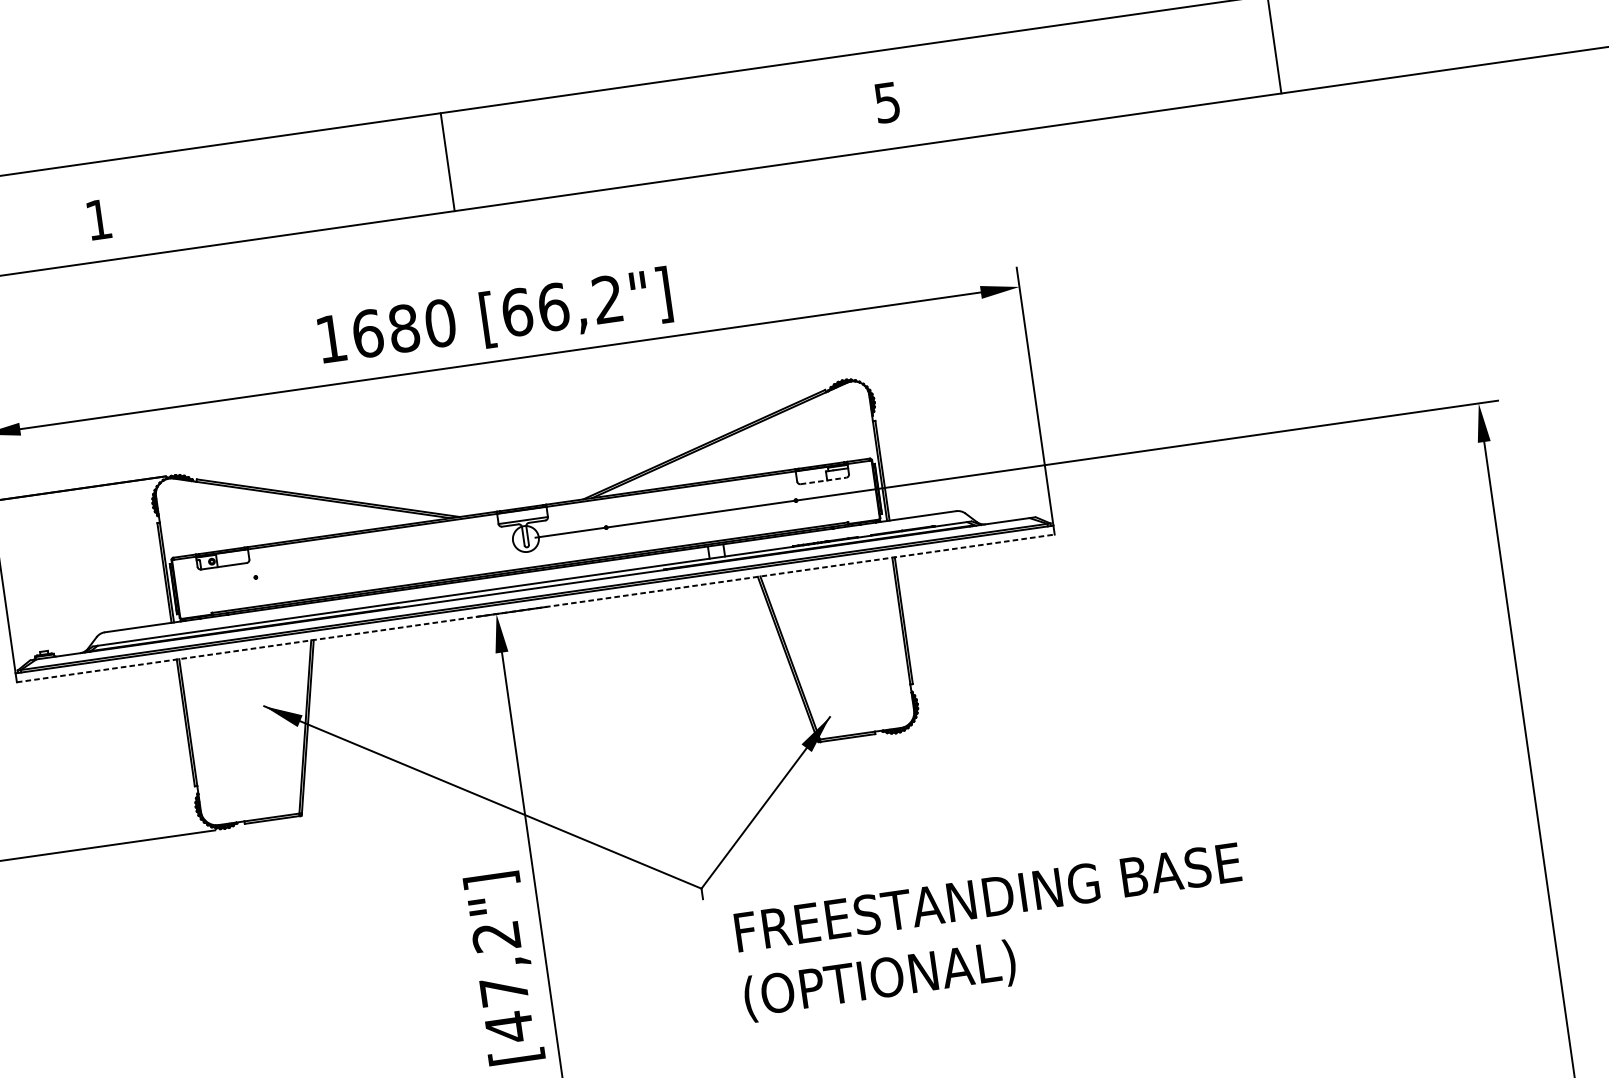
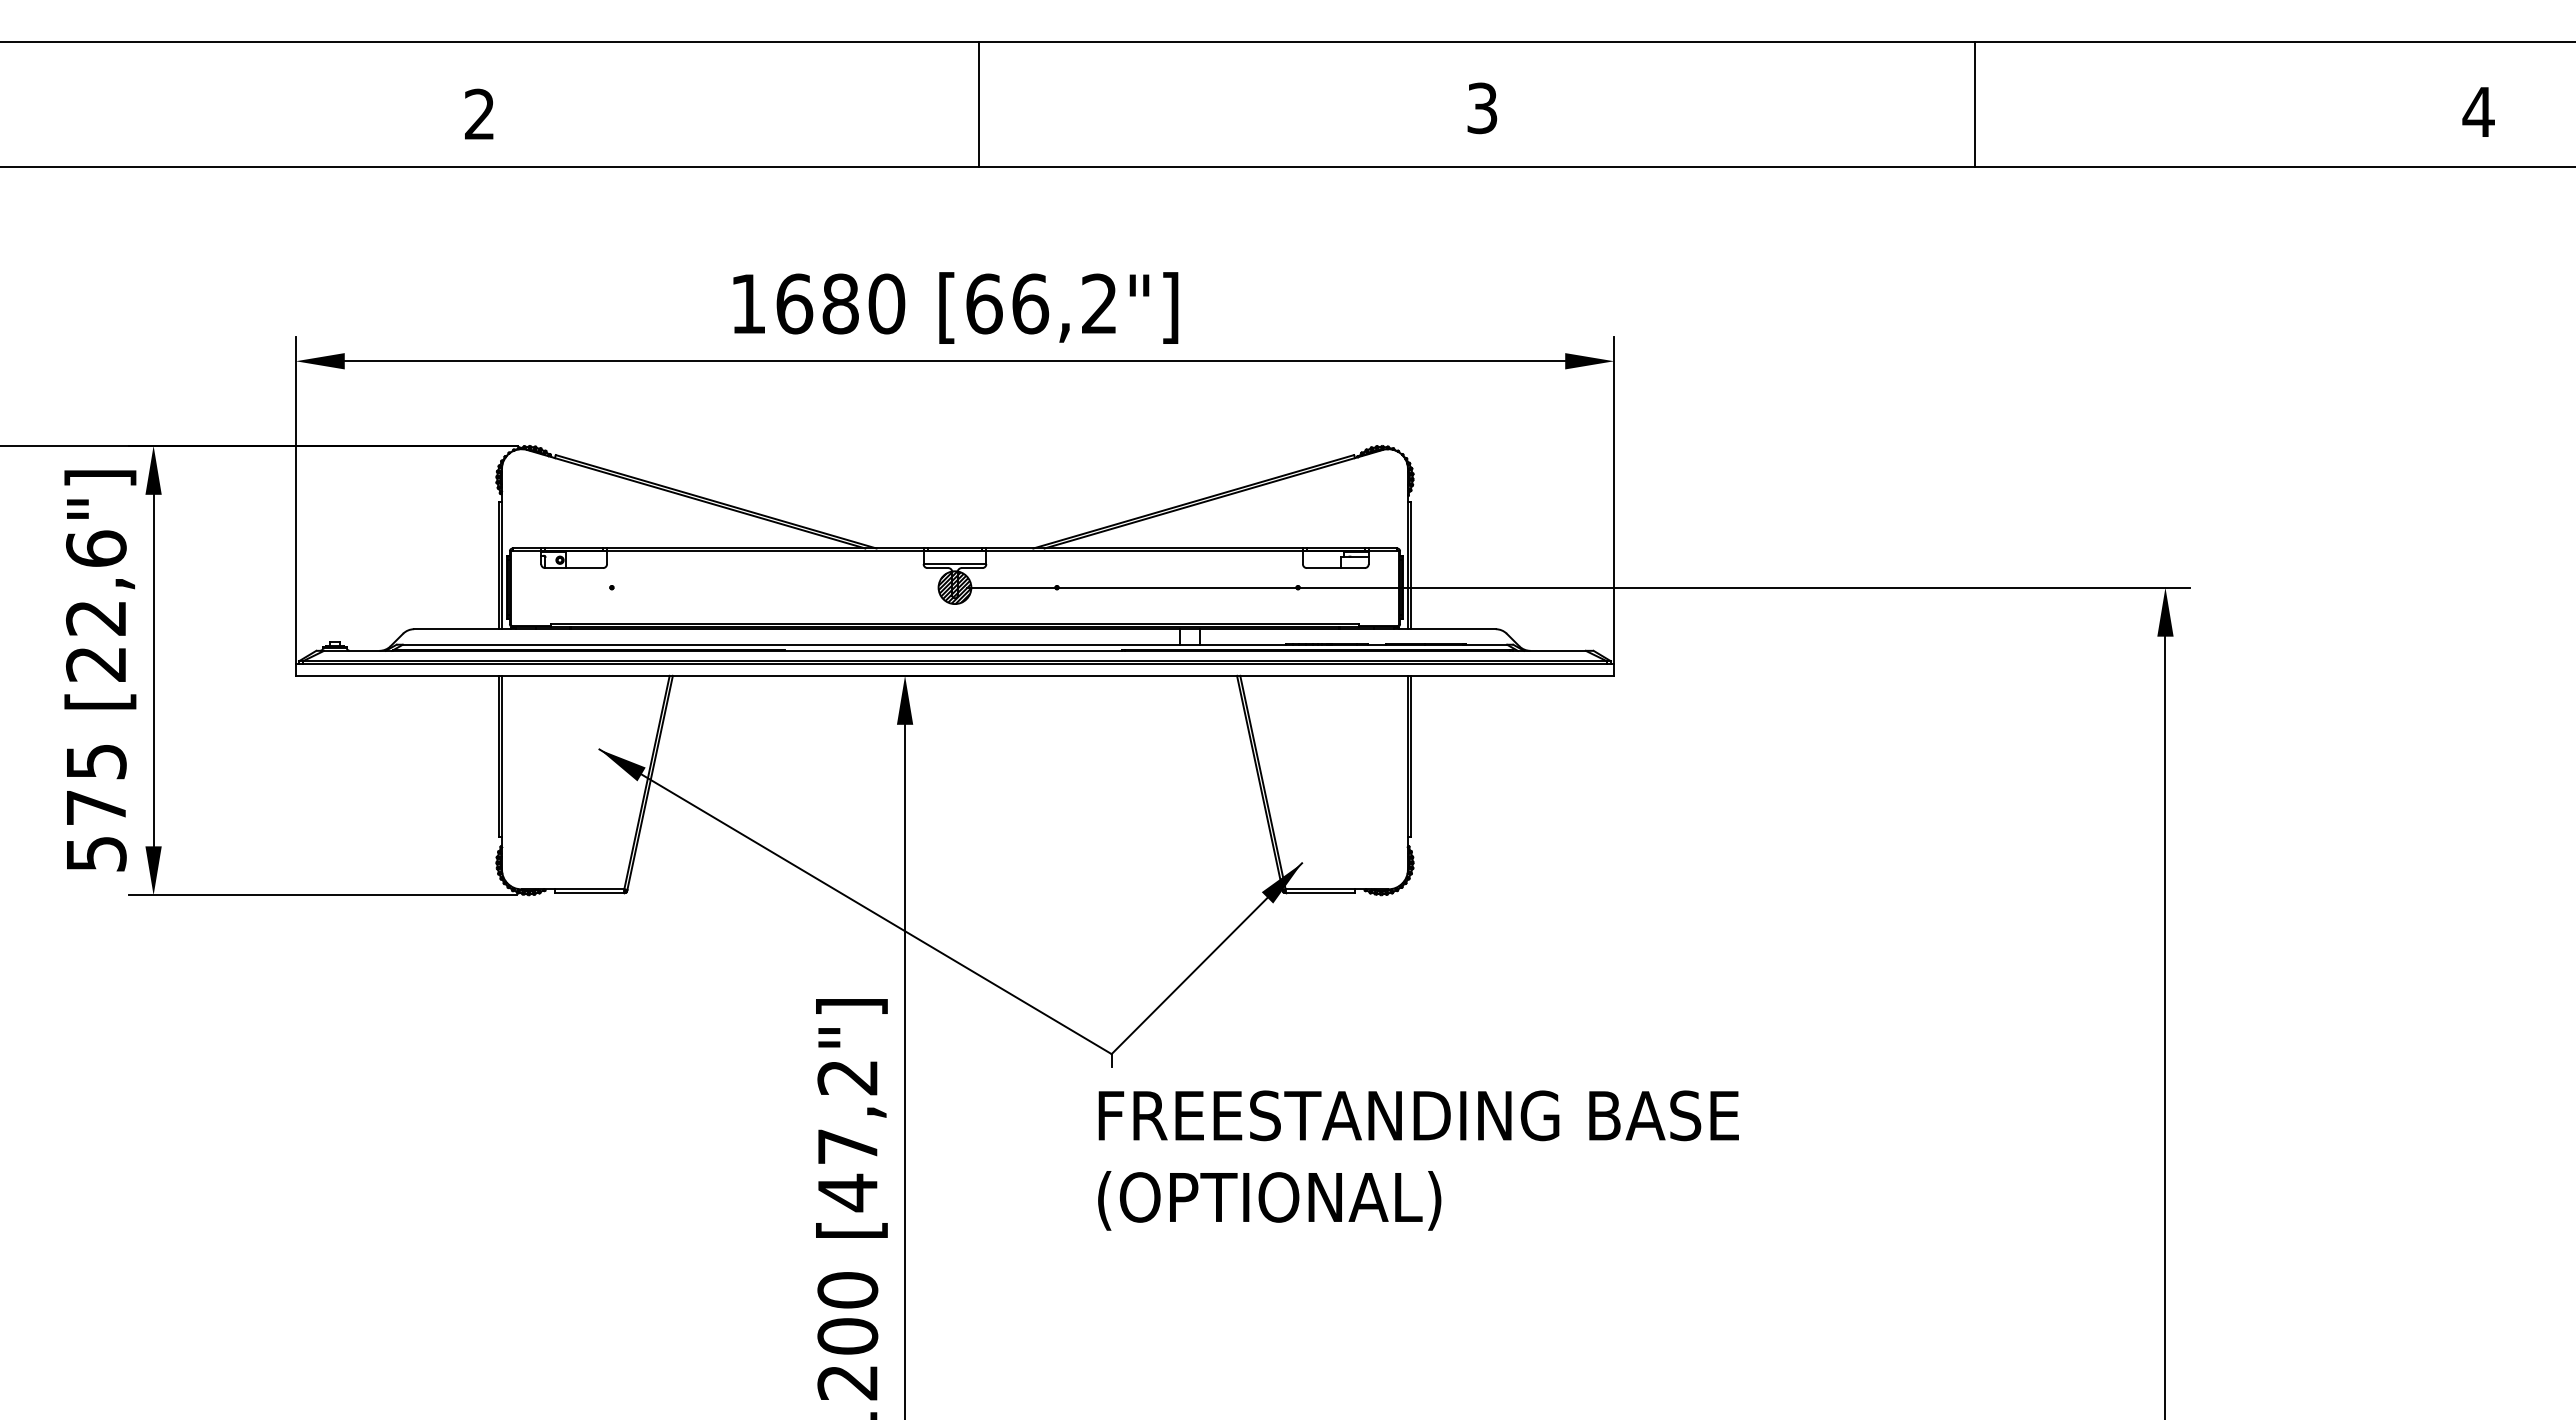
text: (887, 101) -> (1482, 107), 5 -> 3
line: (447, 162) -> (979, 104), moved
text: (98, 219) -> (479, 113), 1 -> 2
line: (823, 481) -> (1335, 568), dashed -> solid
hatch: (525, 538) -> (954, 587), added
line: (536, 608) -> (955, 675), dashed -> solid
text: (992, 932) -> (1418, 1160), moved

